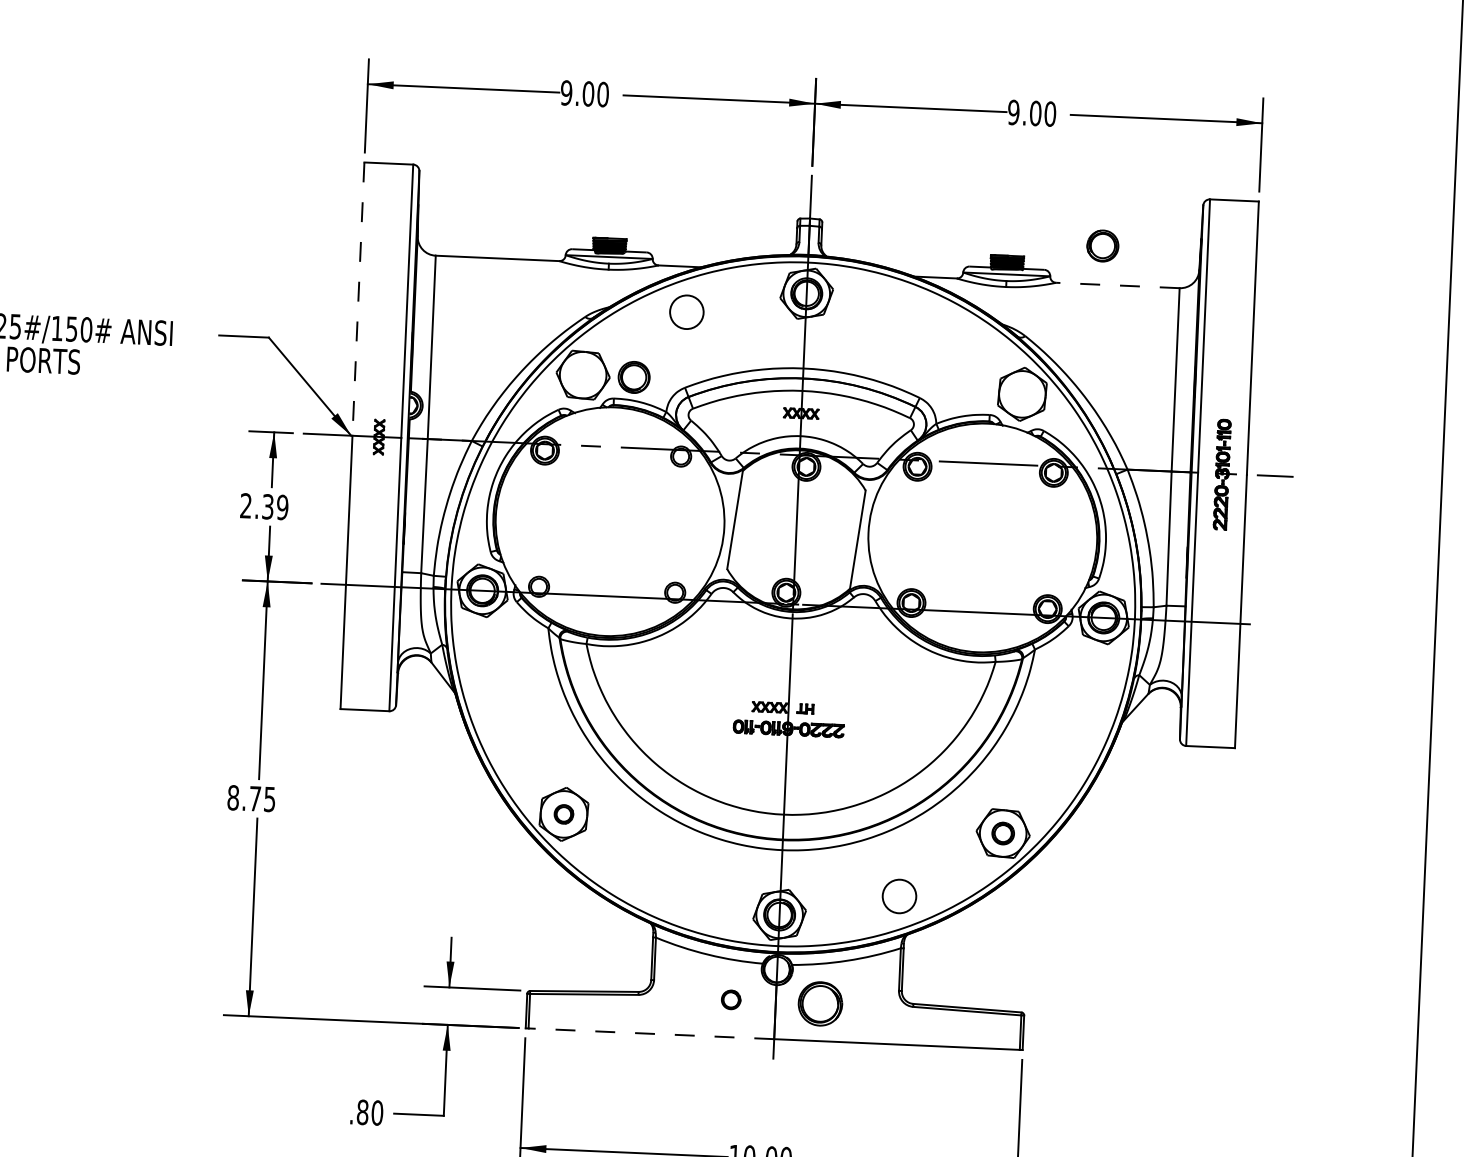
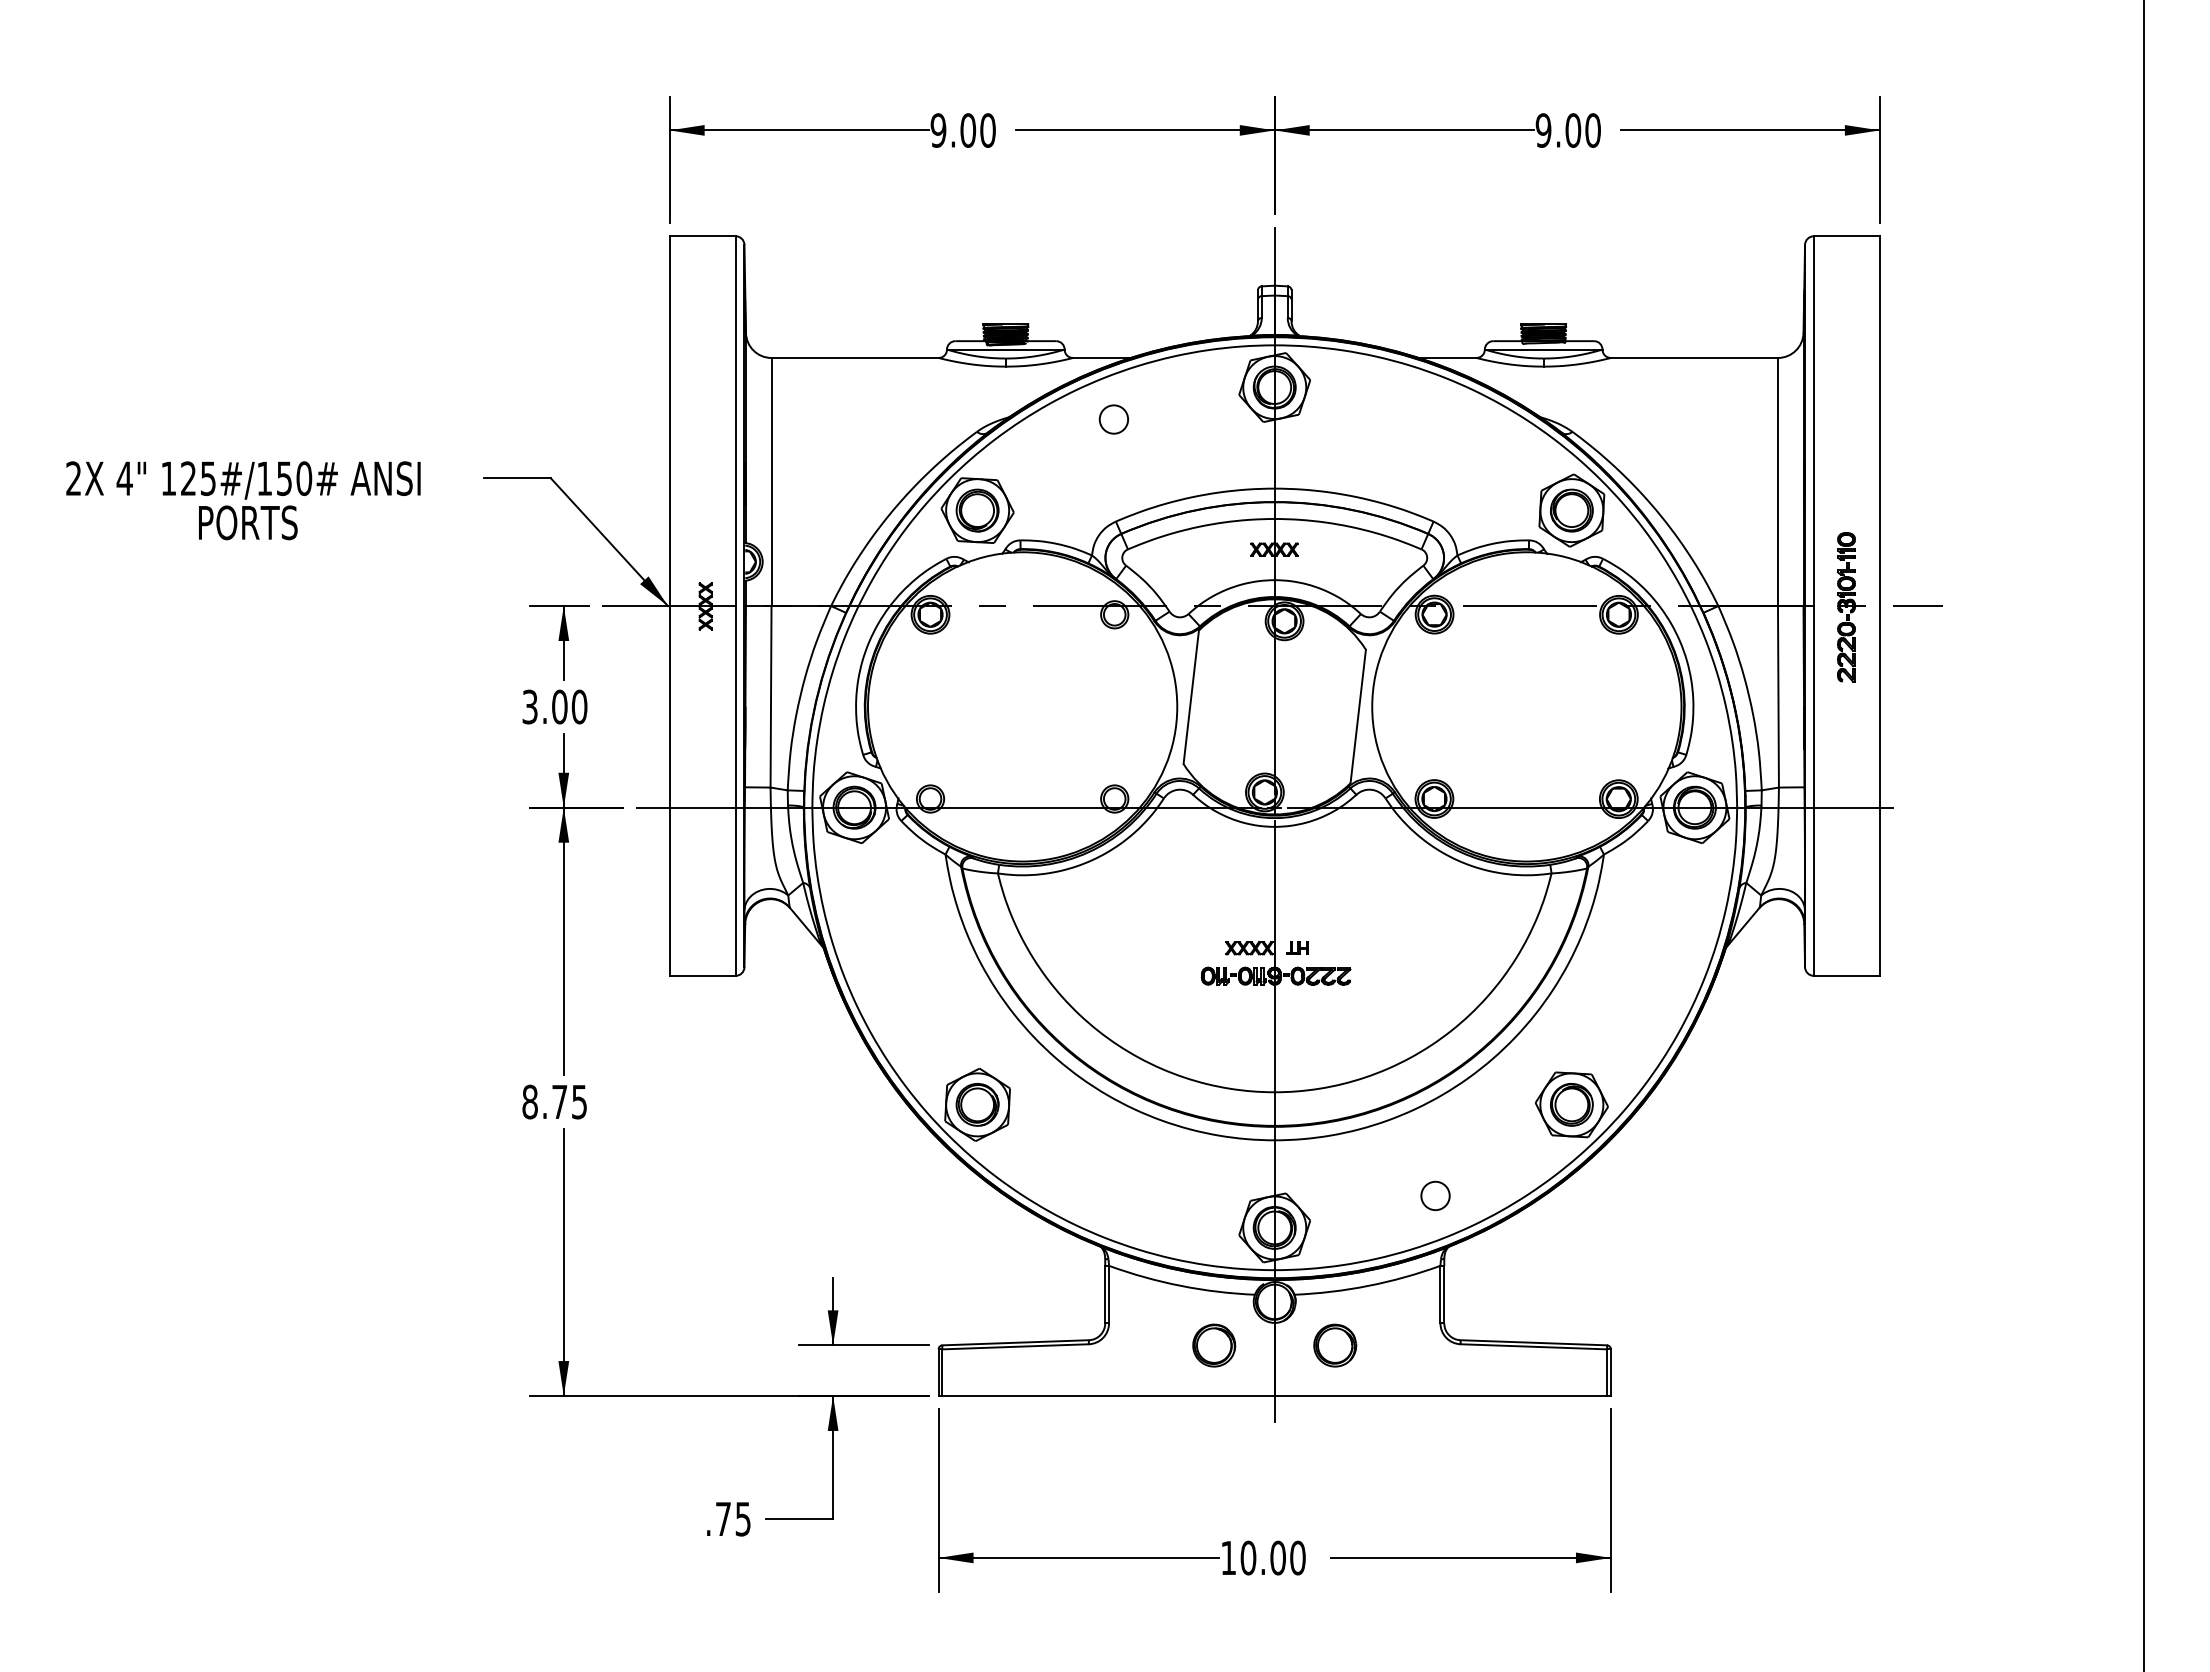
part: (1102, 245) -> (1571, 510), moved
line: (1117, 285) -> (1694, 357), dashed -> solid
line: (358, 299) -> (669, 421), dashed -> solid
circle: (686, 312) -> (1113, 419), size x0.62
part: (634, 377) -> (977, 510), moved
text: (264, 506) -> (554, 706), 2.39 -> 3.00
part: (563, 814) -> (977, 1104), size x1.67
part: (1002, 833) -> (1571, 1104), size x1.43
circle: (899, 896) -> (1435, 1195), size x0.62
part: (731, 999) -> (1214, 1345), size x1.67
part: (820, 1003) -> (1335, 1345), size x0.71
line: (651, 1034) -> (1108, 1396), dashed -> solid
text: (370, 1112) -> (733, 1518), .80 -> .75

